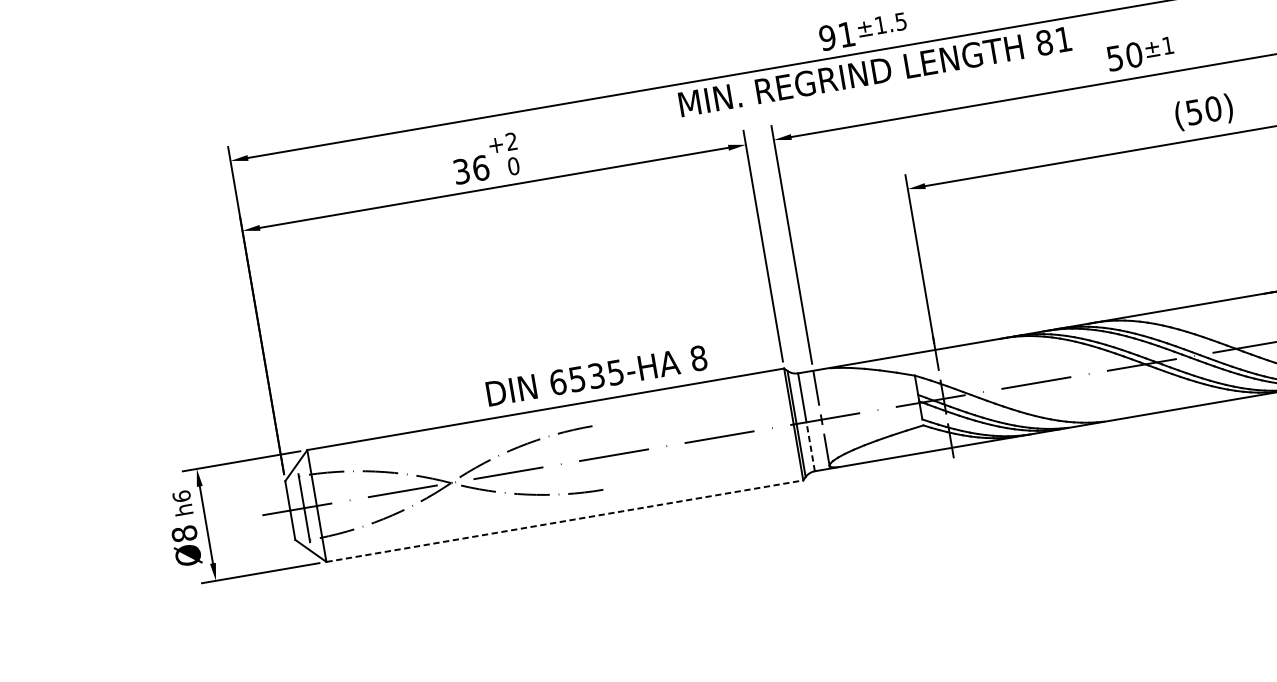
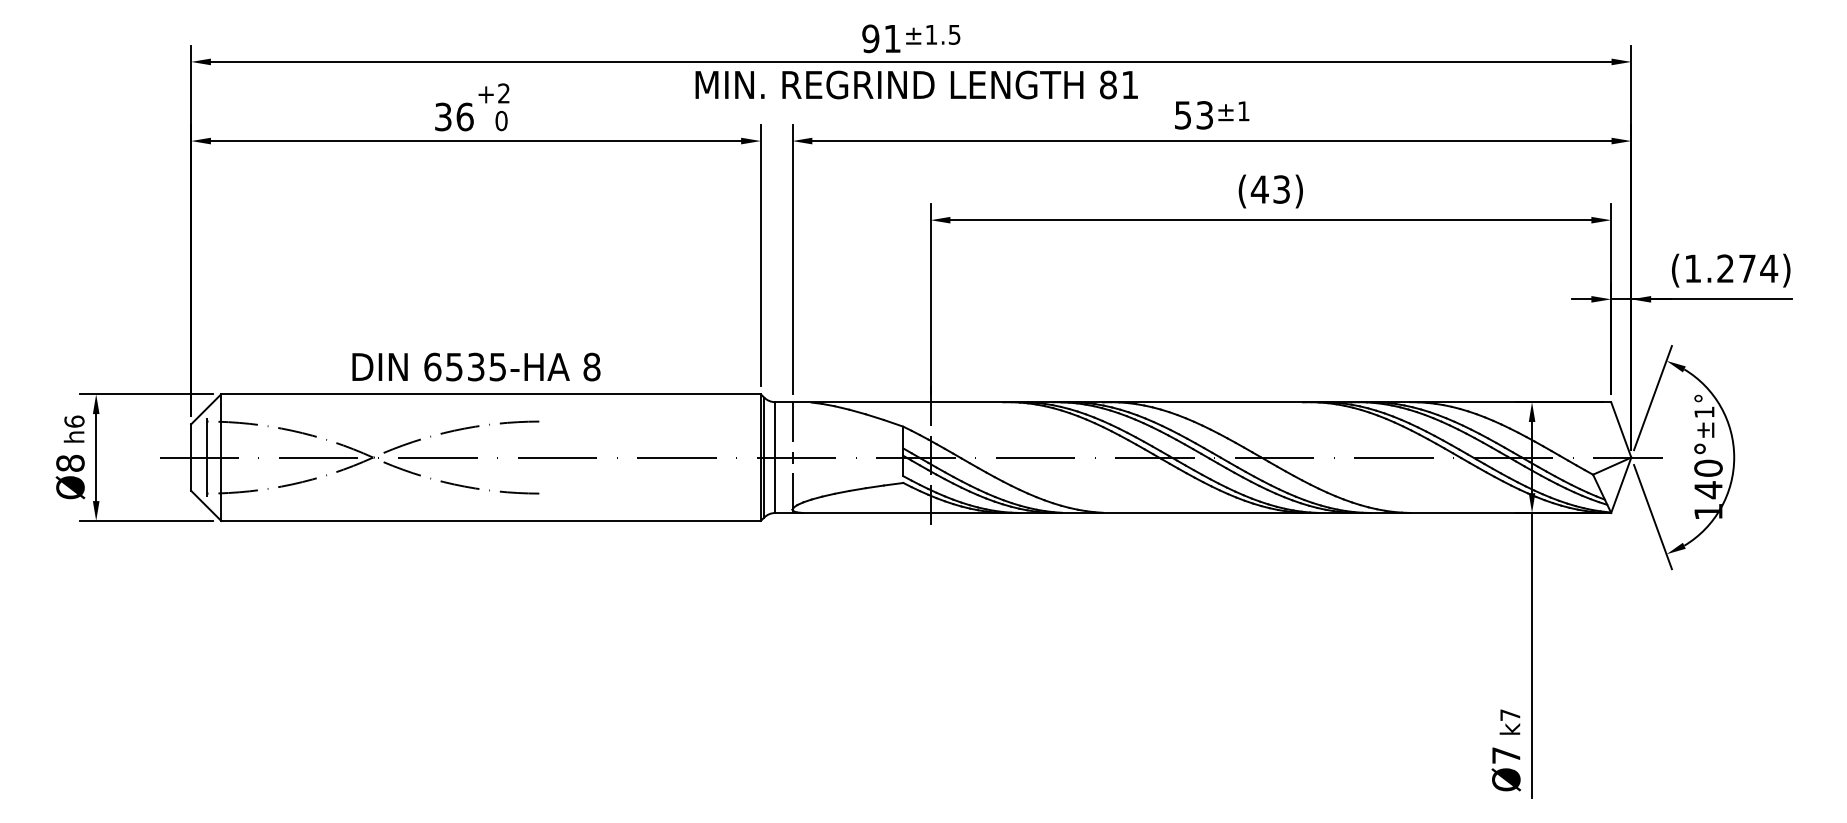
text: (1134, 55) -> (1204, 115), 50 -> 53
text: (1203, 110) -> (1270, 189), (50) -> (43)
text: (596, 375) -> (476, 366), moved
line: (810, 446) -> (775, 485), dashed -> solid
line: (565, 520) -> (491, 520), dashed -> solid

